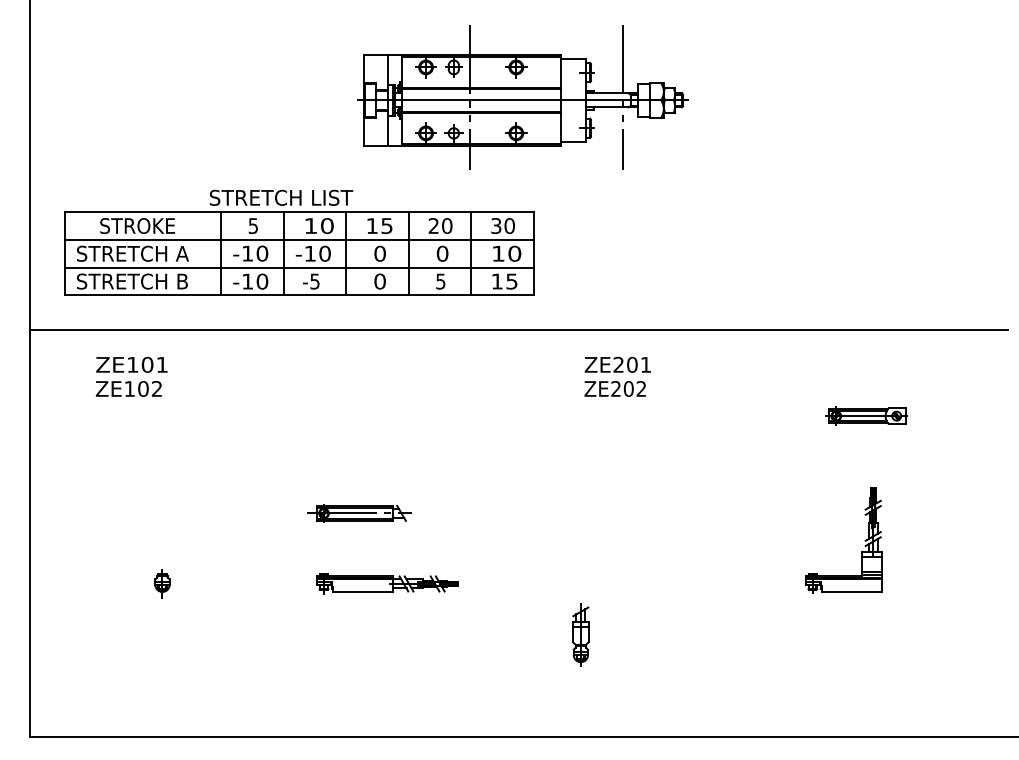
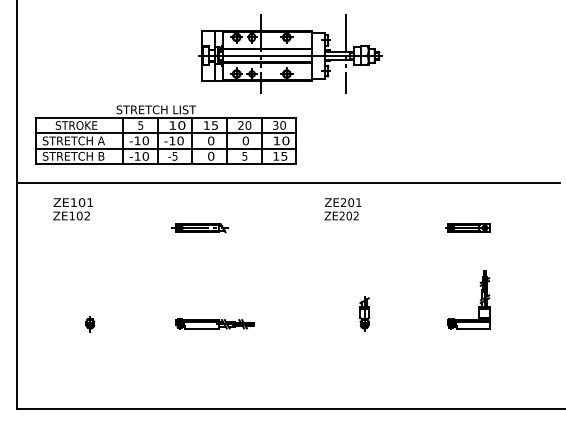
part: (865, 415) -> (467, 227), moved
part: (359, 512) -> (199, 227), moved
part: (580, 634) -> (364, 313), moved

